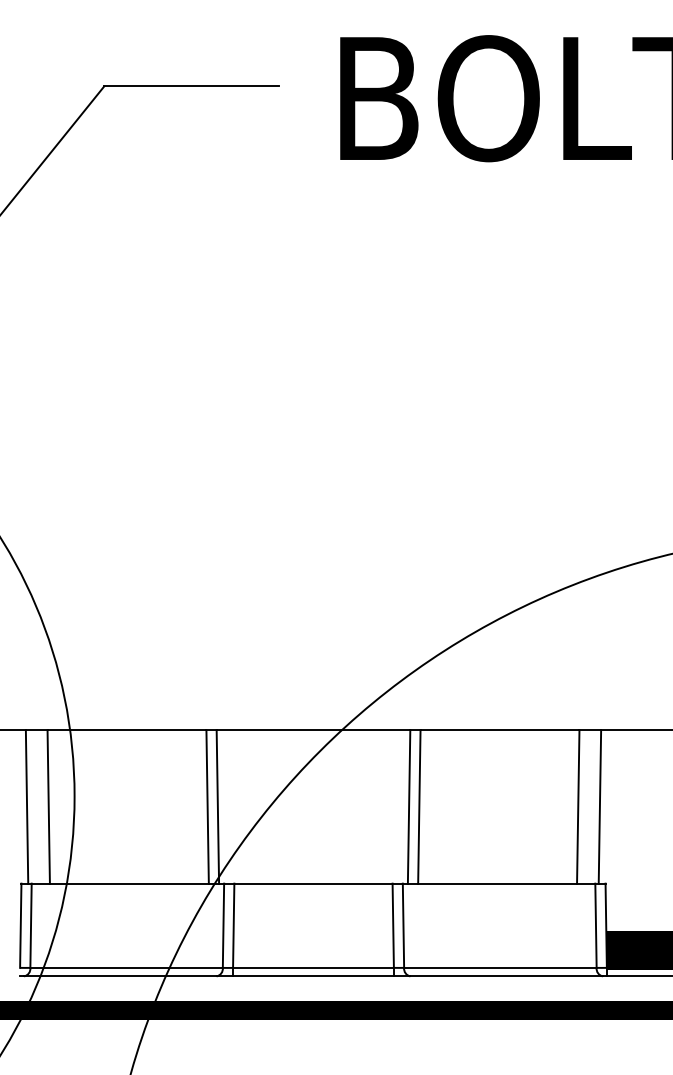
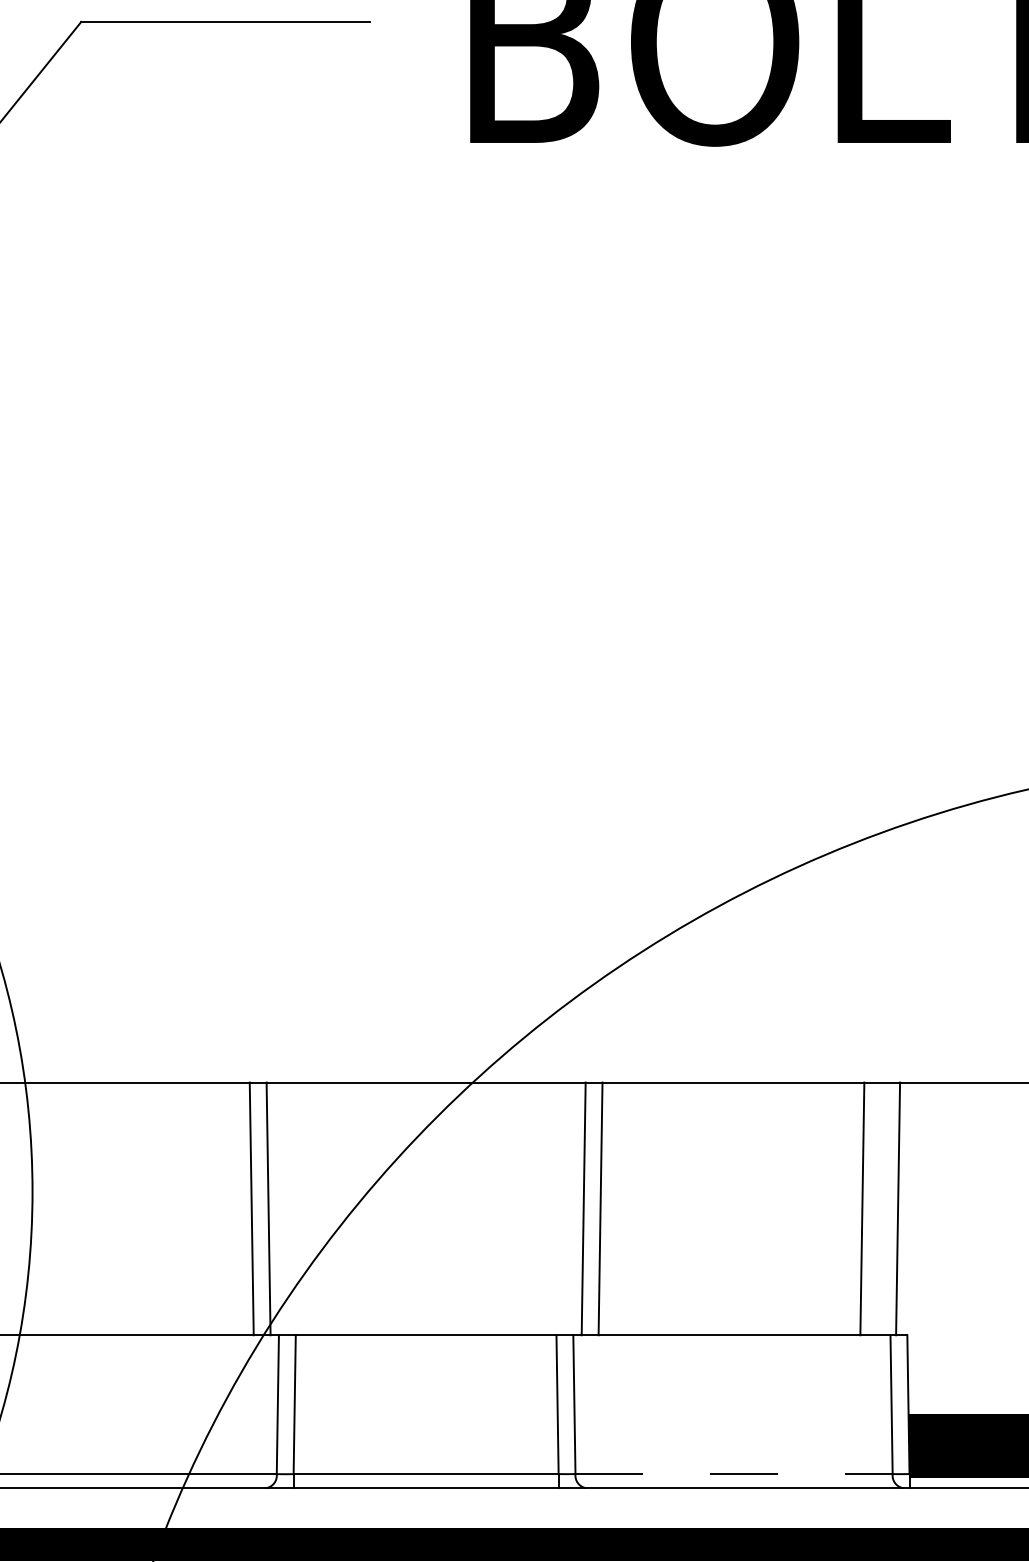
line: (500, 967) -> (734, 1473), solid -> dashed

